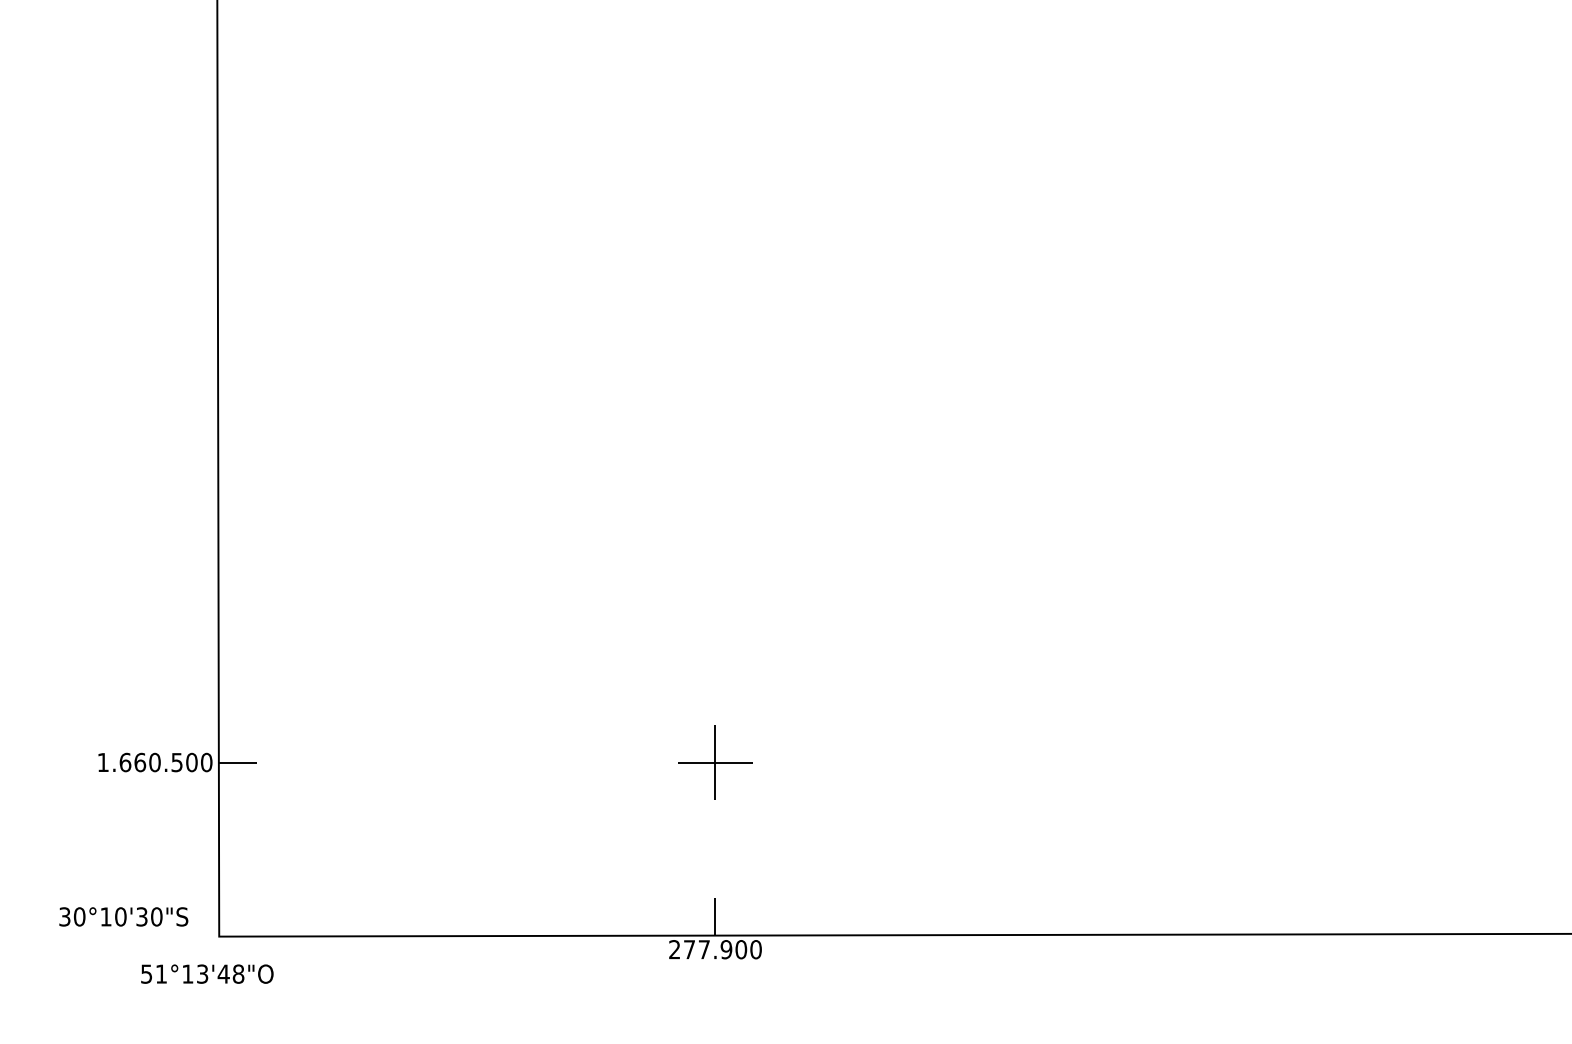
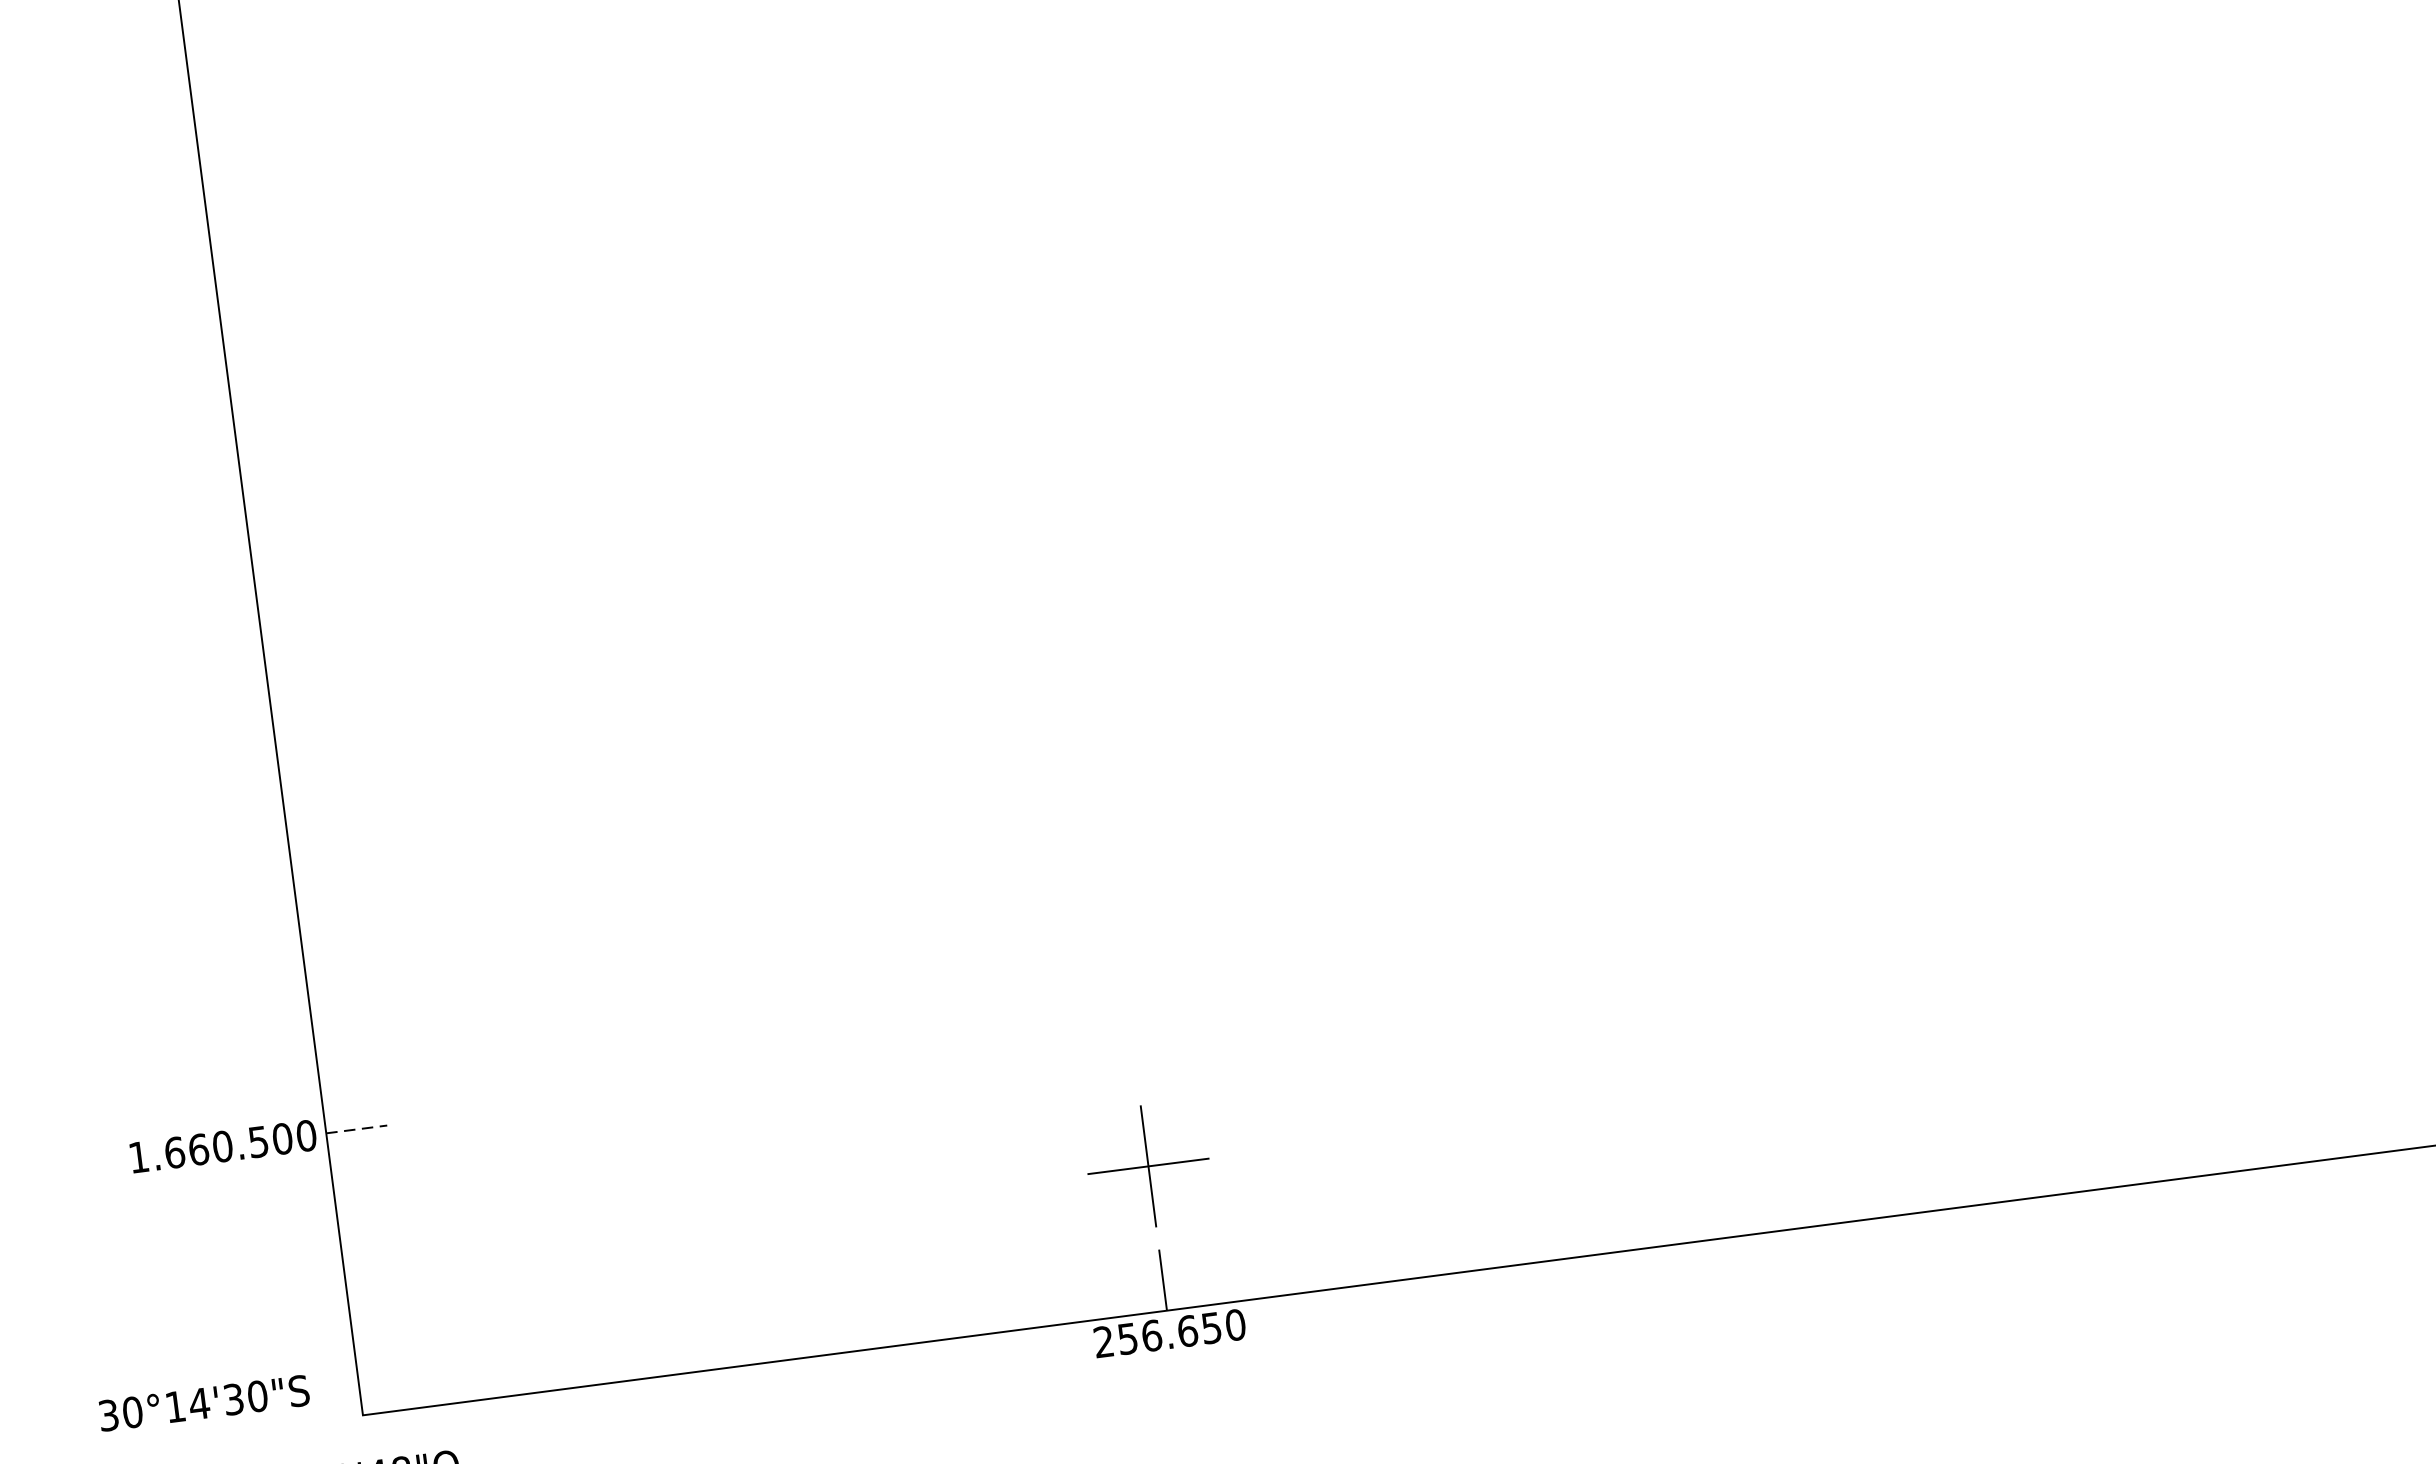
line: (237, 762) -> (356, 1129), solid -> dashed
part: (715, 762) -> (1148, 1166), moved
text: (120, 916) -> (198, 1403), 30°10'30"S -> 30°14'30"S
text: (715, 949) -> (1169, 1333), 277.900 -> 256.650

